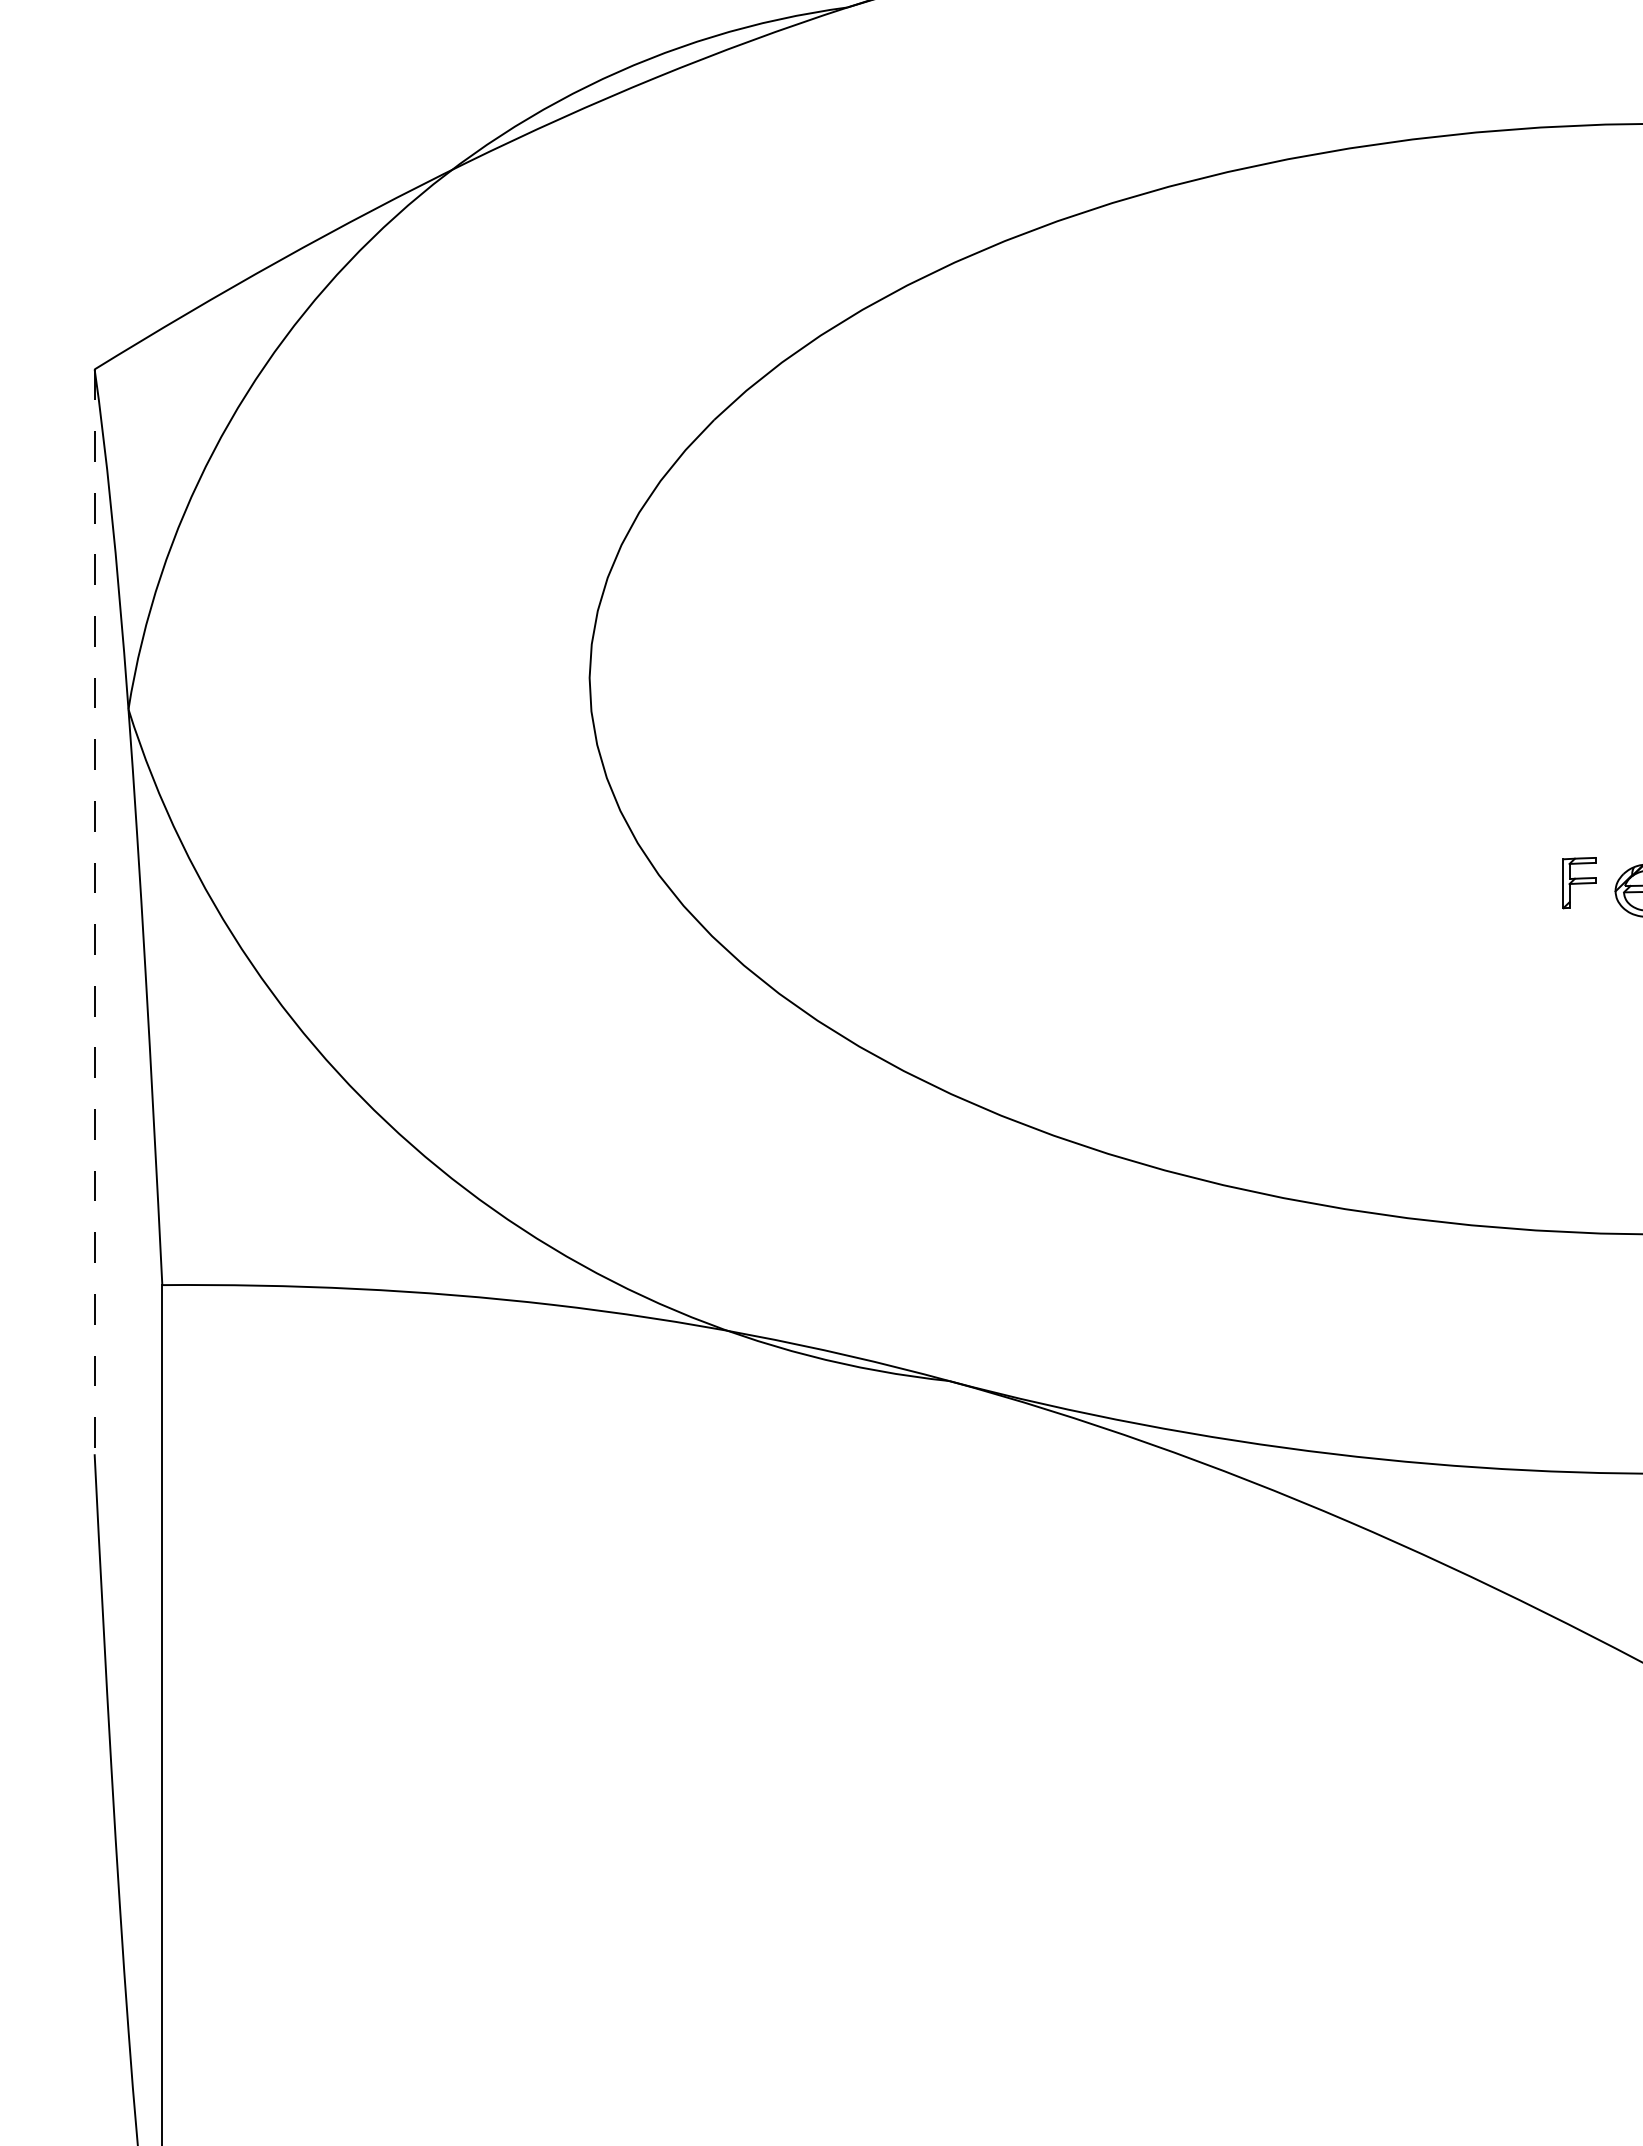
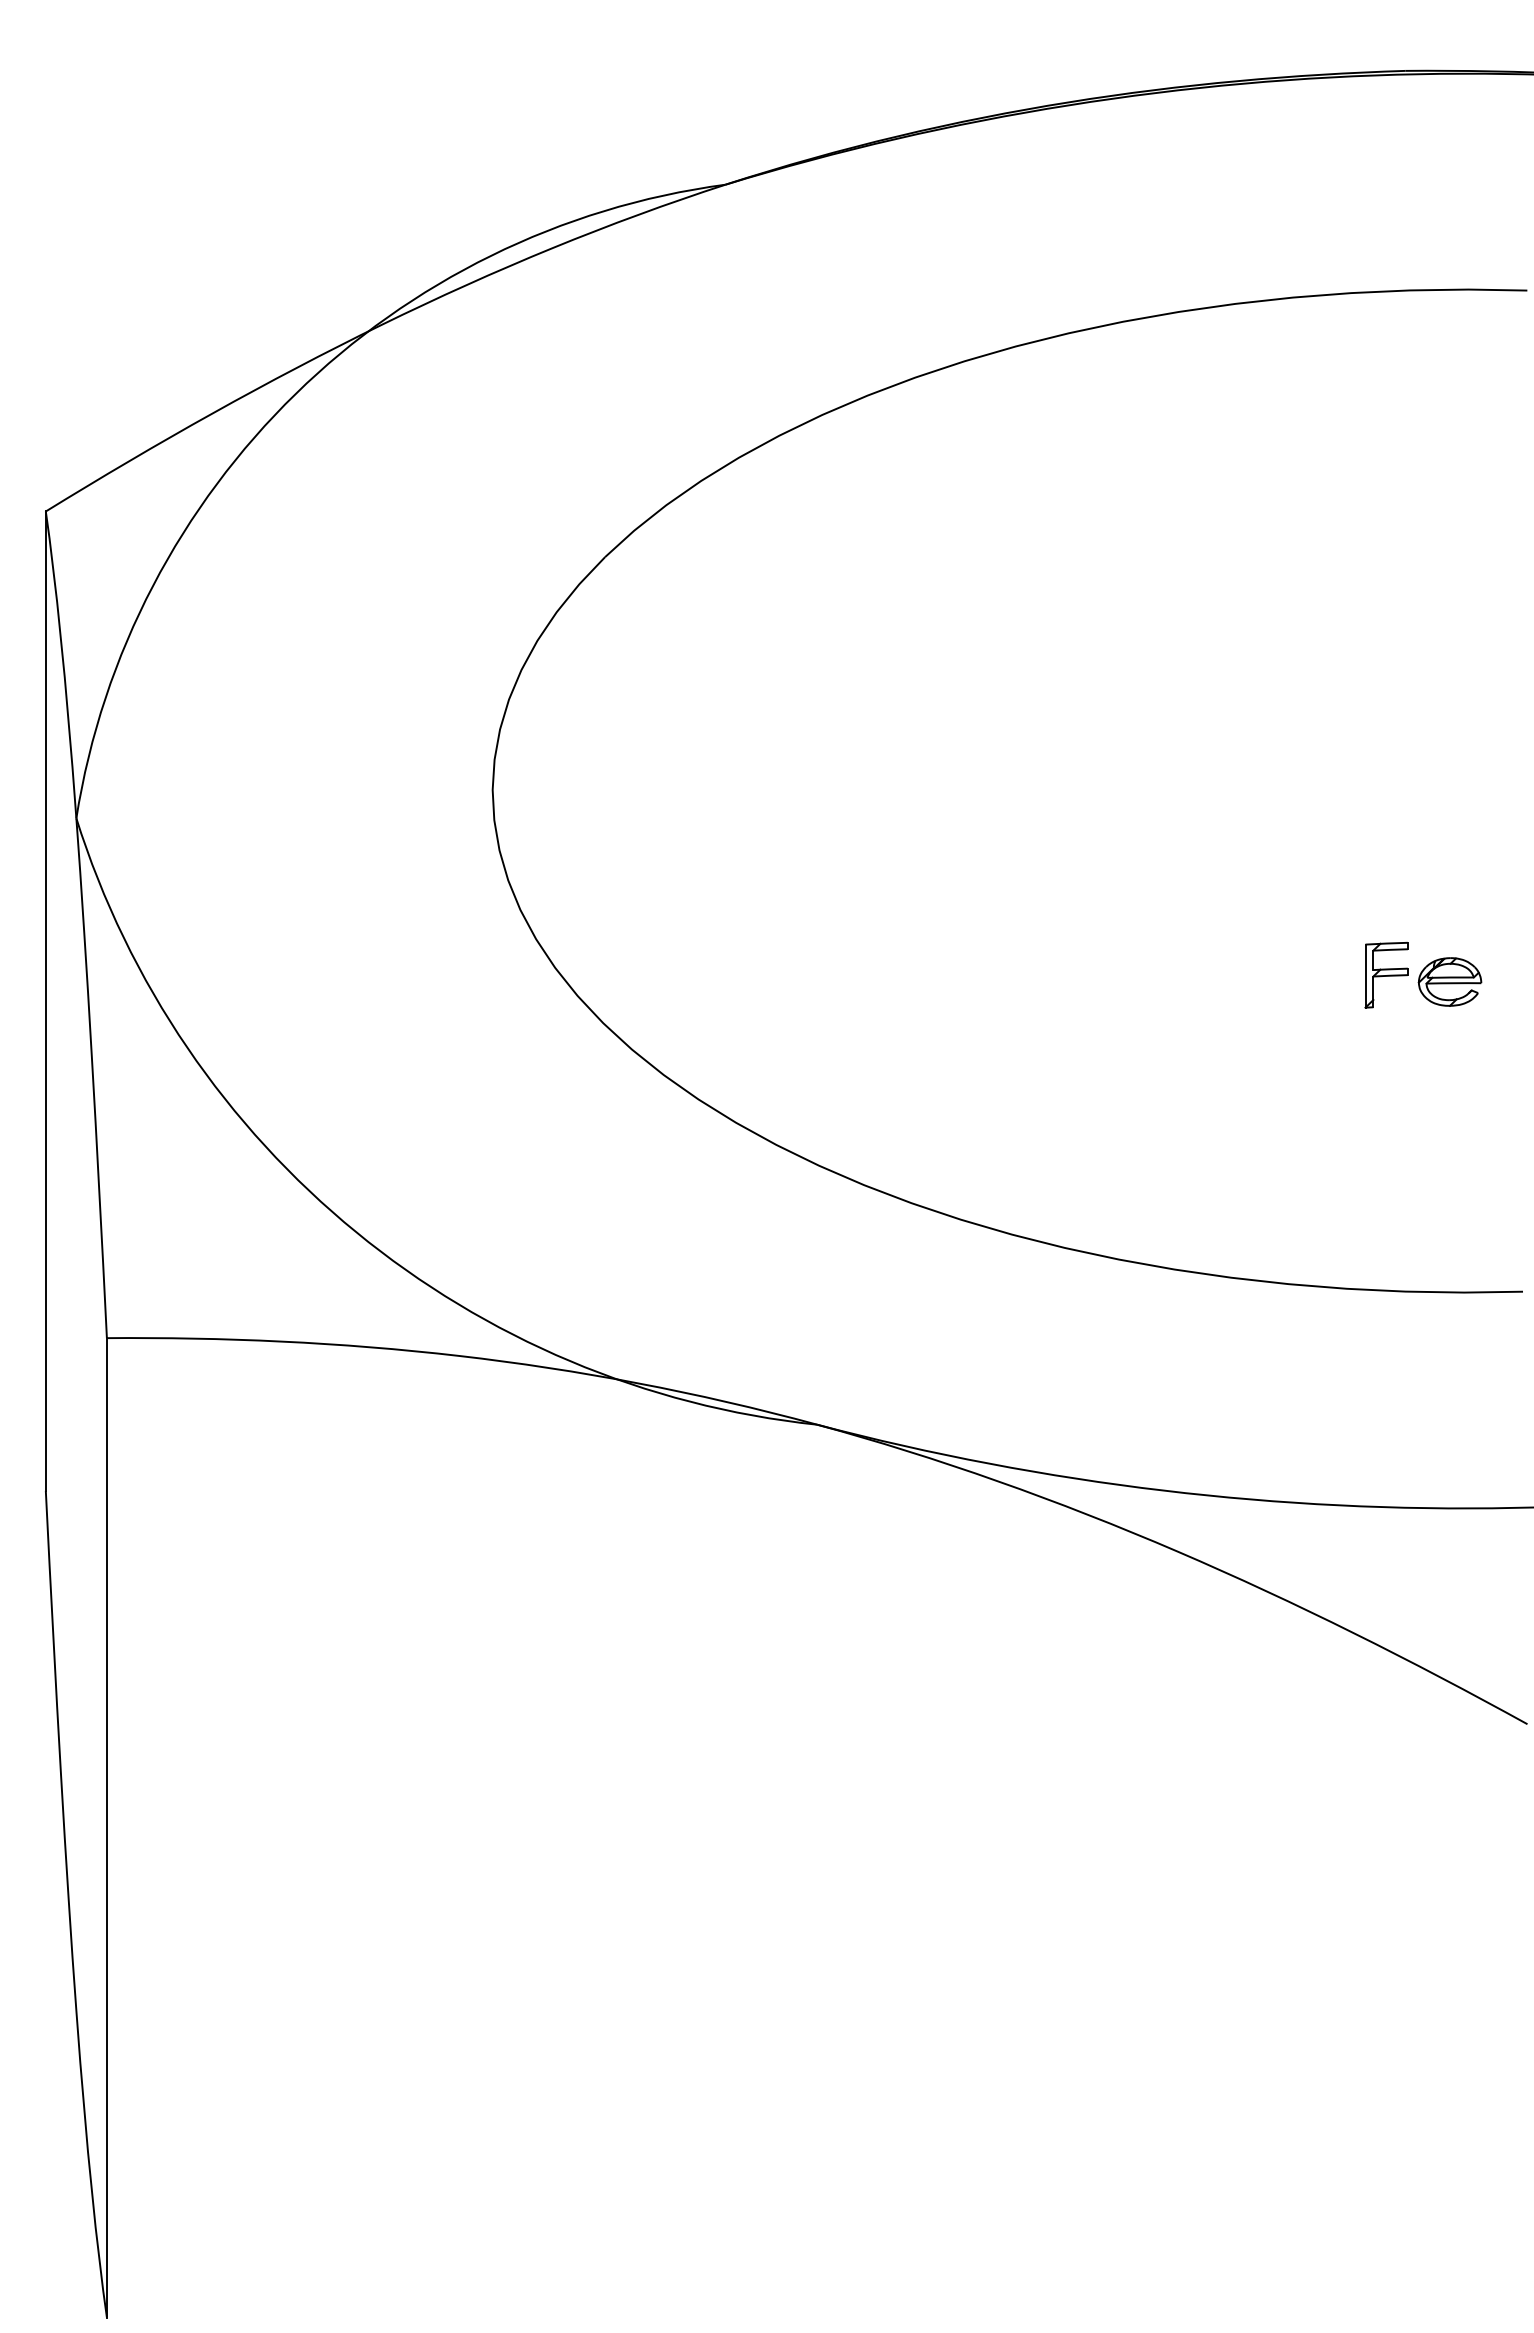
part: (1579, 882) -> (1386, 974), size x1.43
line: (94, 912) -> (45, 1001), dashed -> solid

